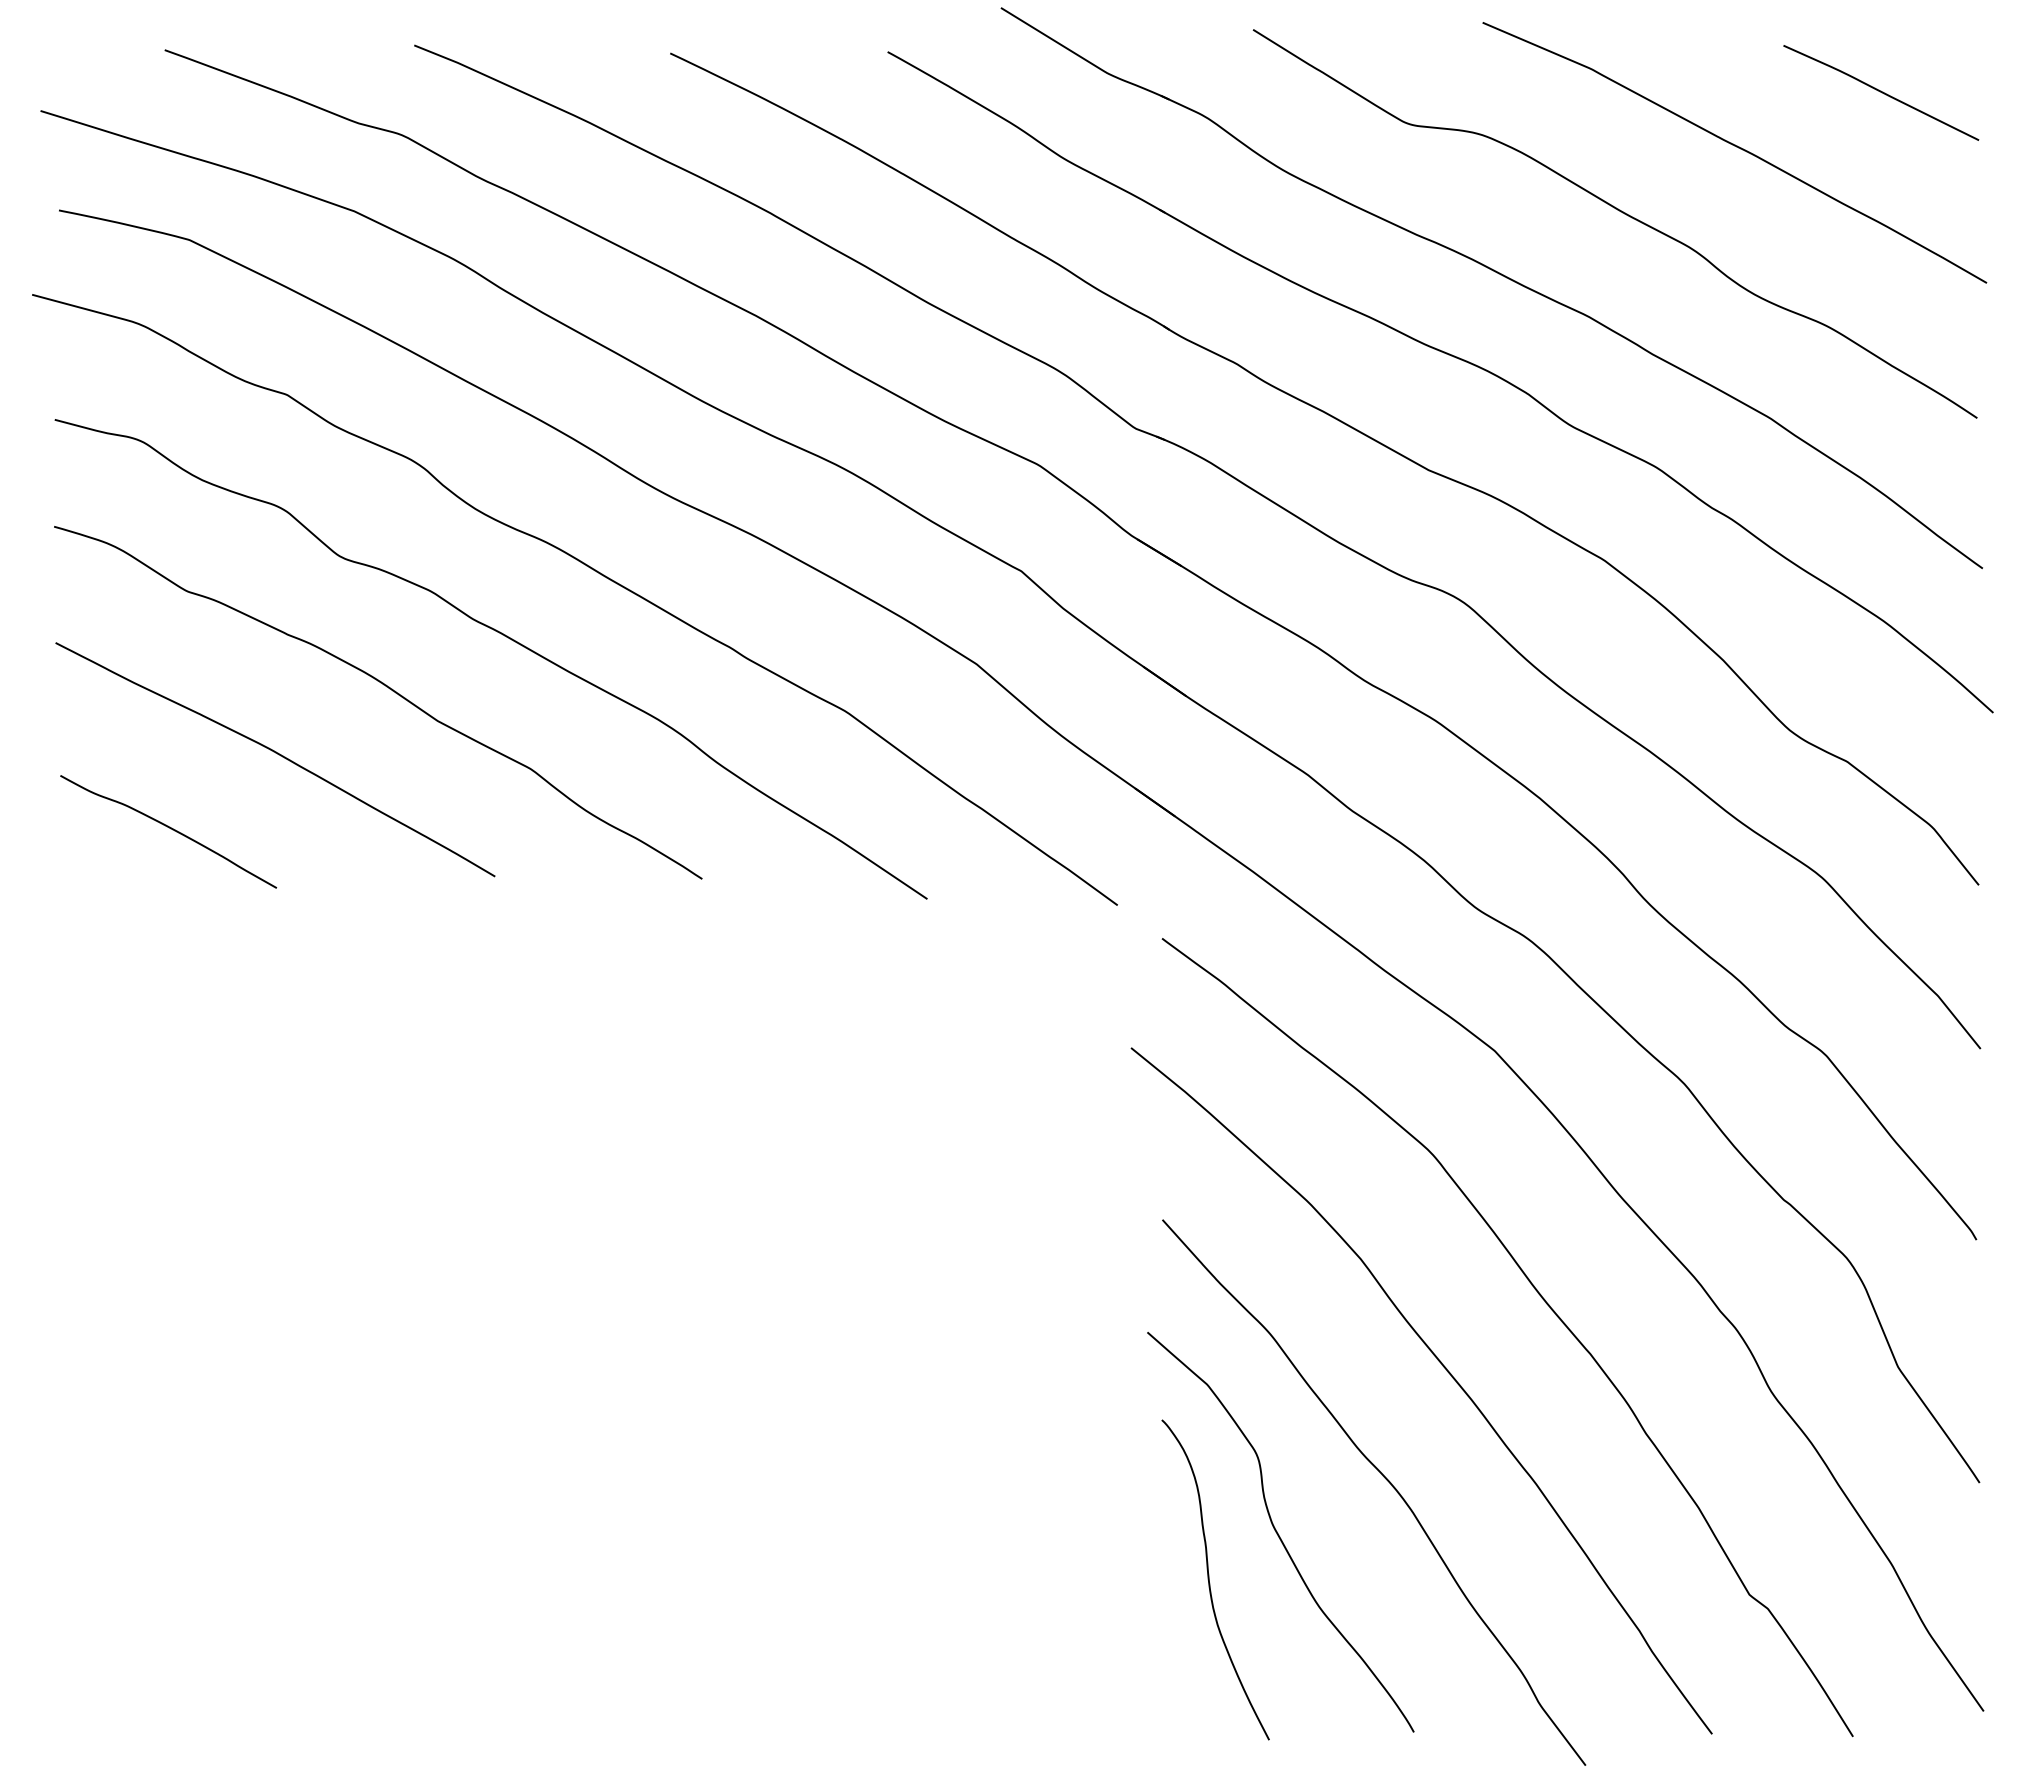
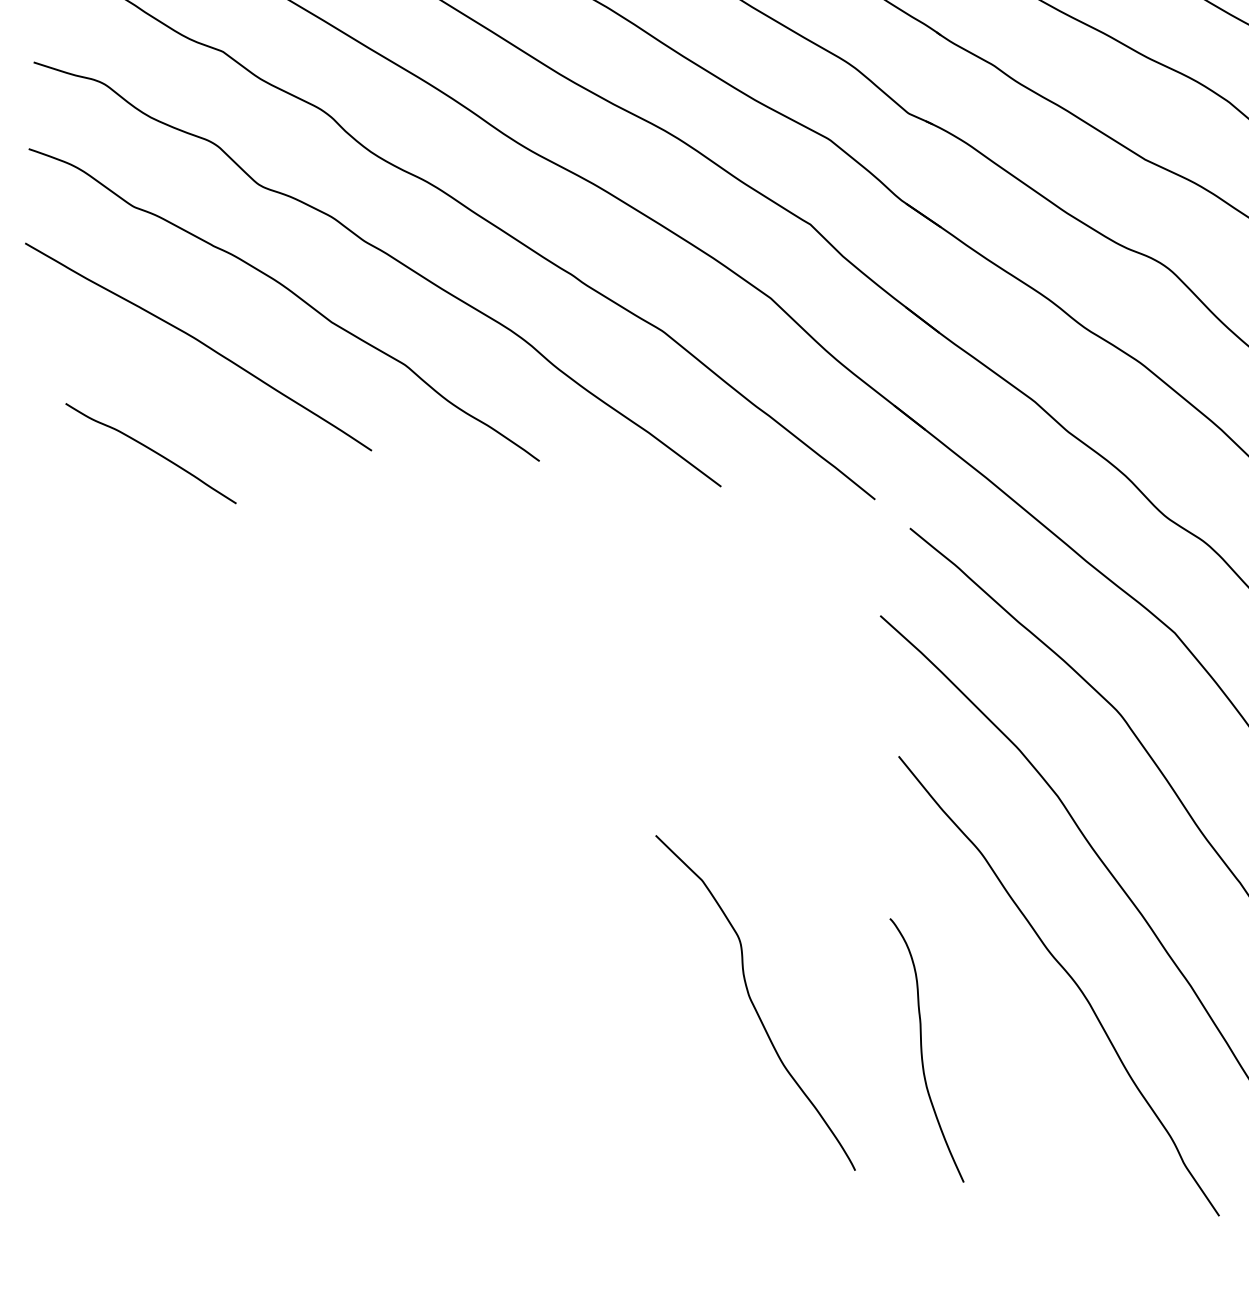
curve: (170, 829) -> (152, 451), moved
curve: (1278, 1533) -> (753, 1003), moved

